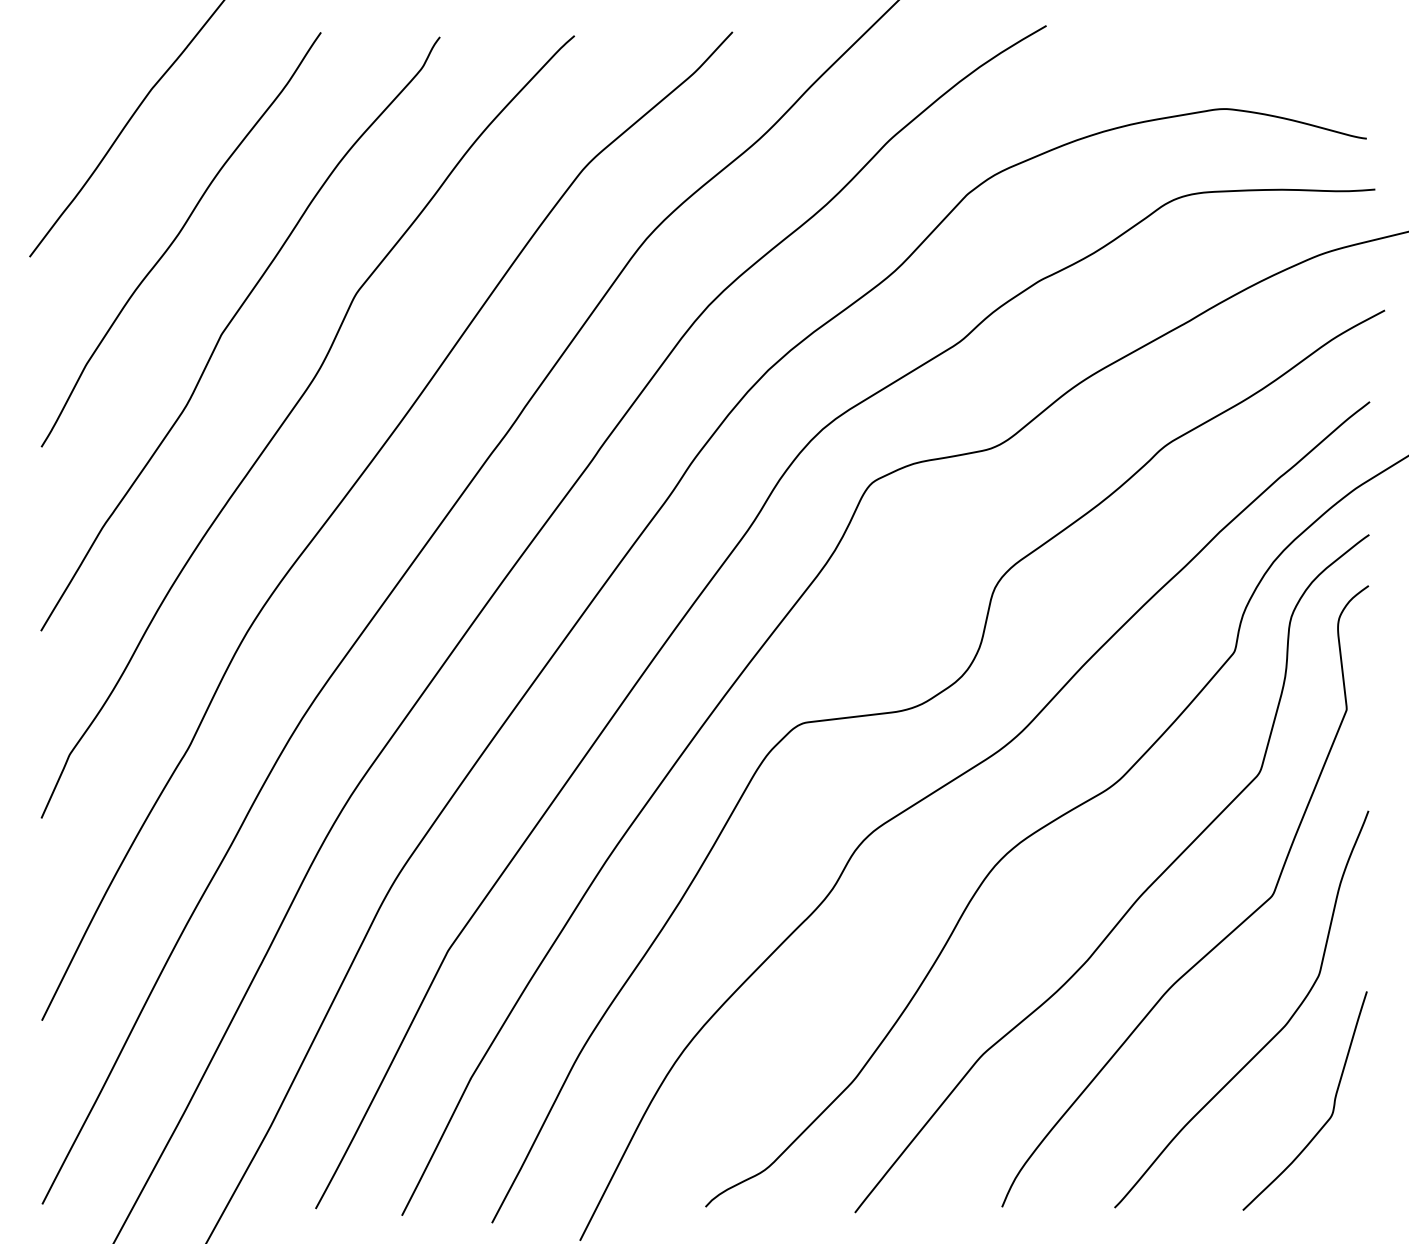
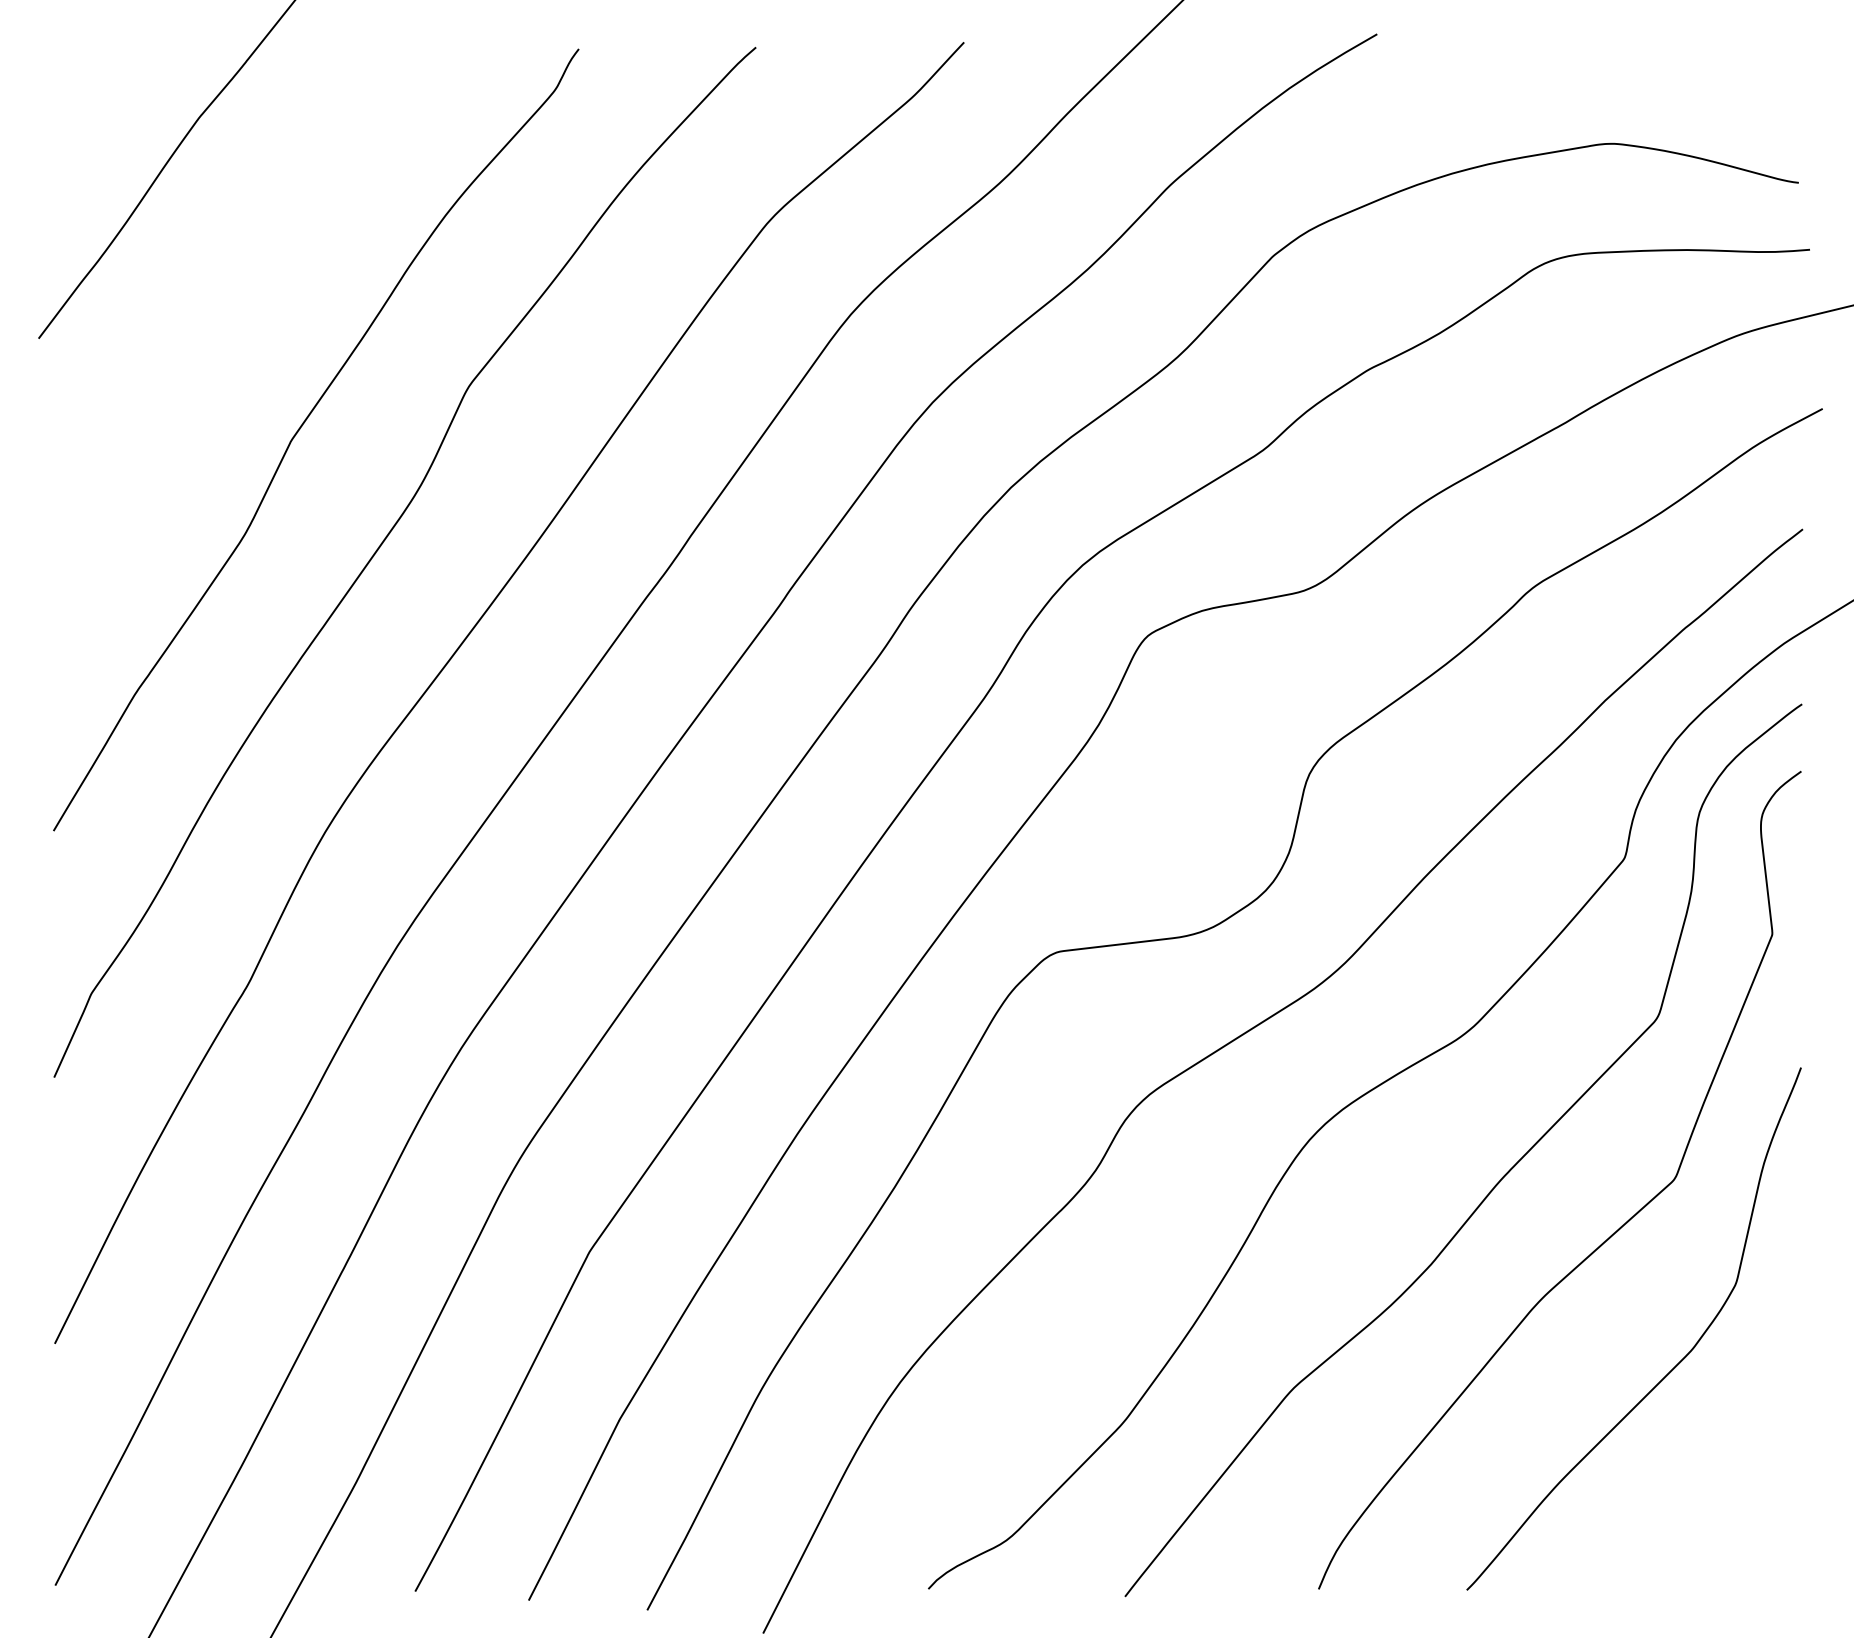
curve: (177, 237) -> (233, 312), removed
curve: (1333, 1107) -> (1754, 1457), removed

